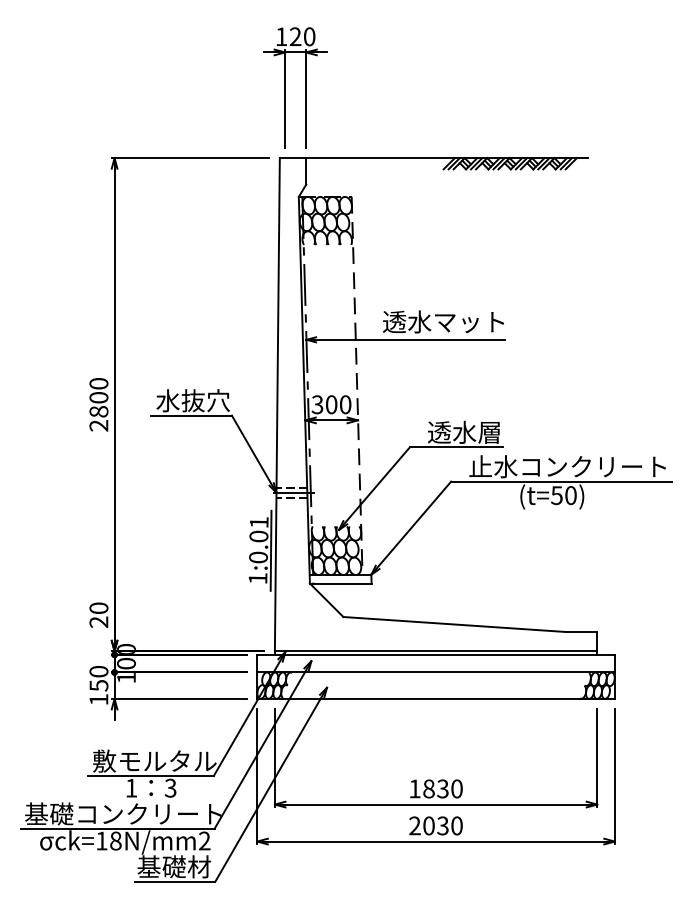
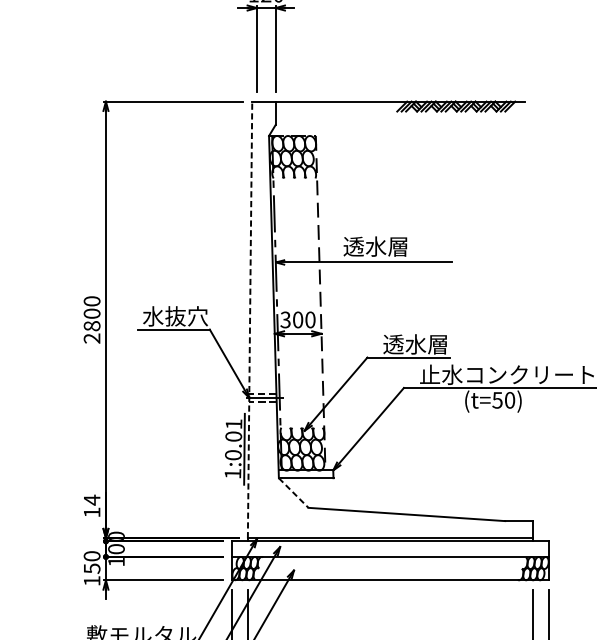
text: (468, 322) -> (419, 247), 透水マット -> 透水層
line: (277, 404) -> (250, 319), solid -> dashed
line: (326, 600) -> (293, 493), solid -> dashed
text: (98, 615) -> (91, 506), 20 -> 14

